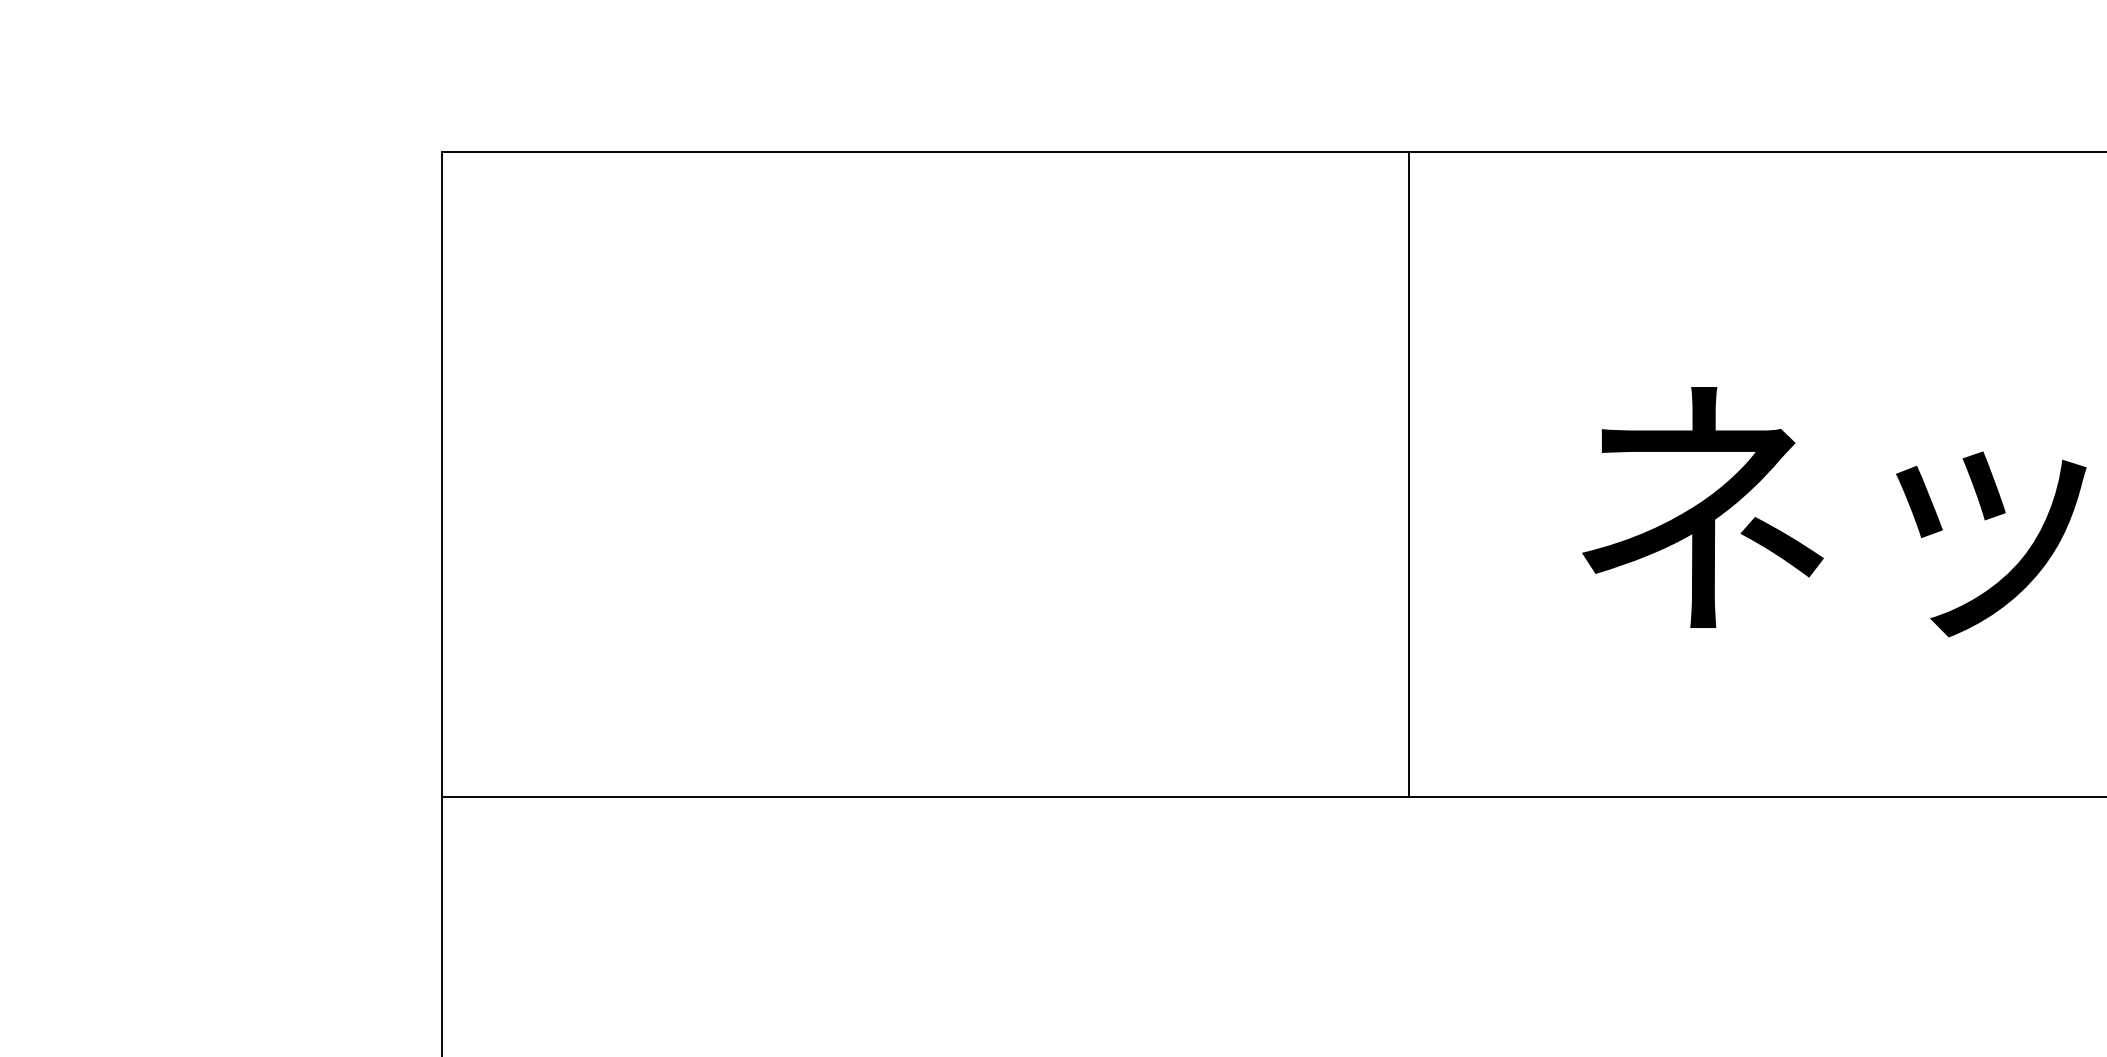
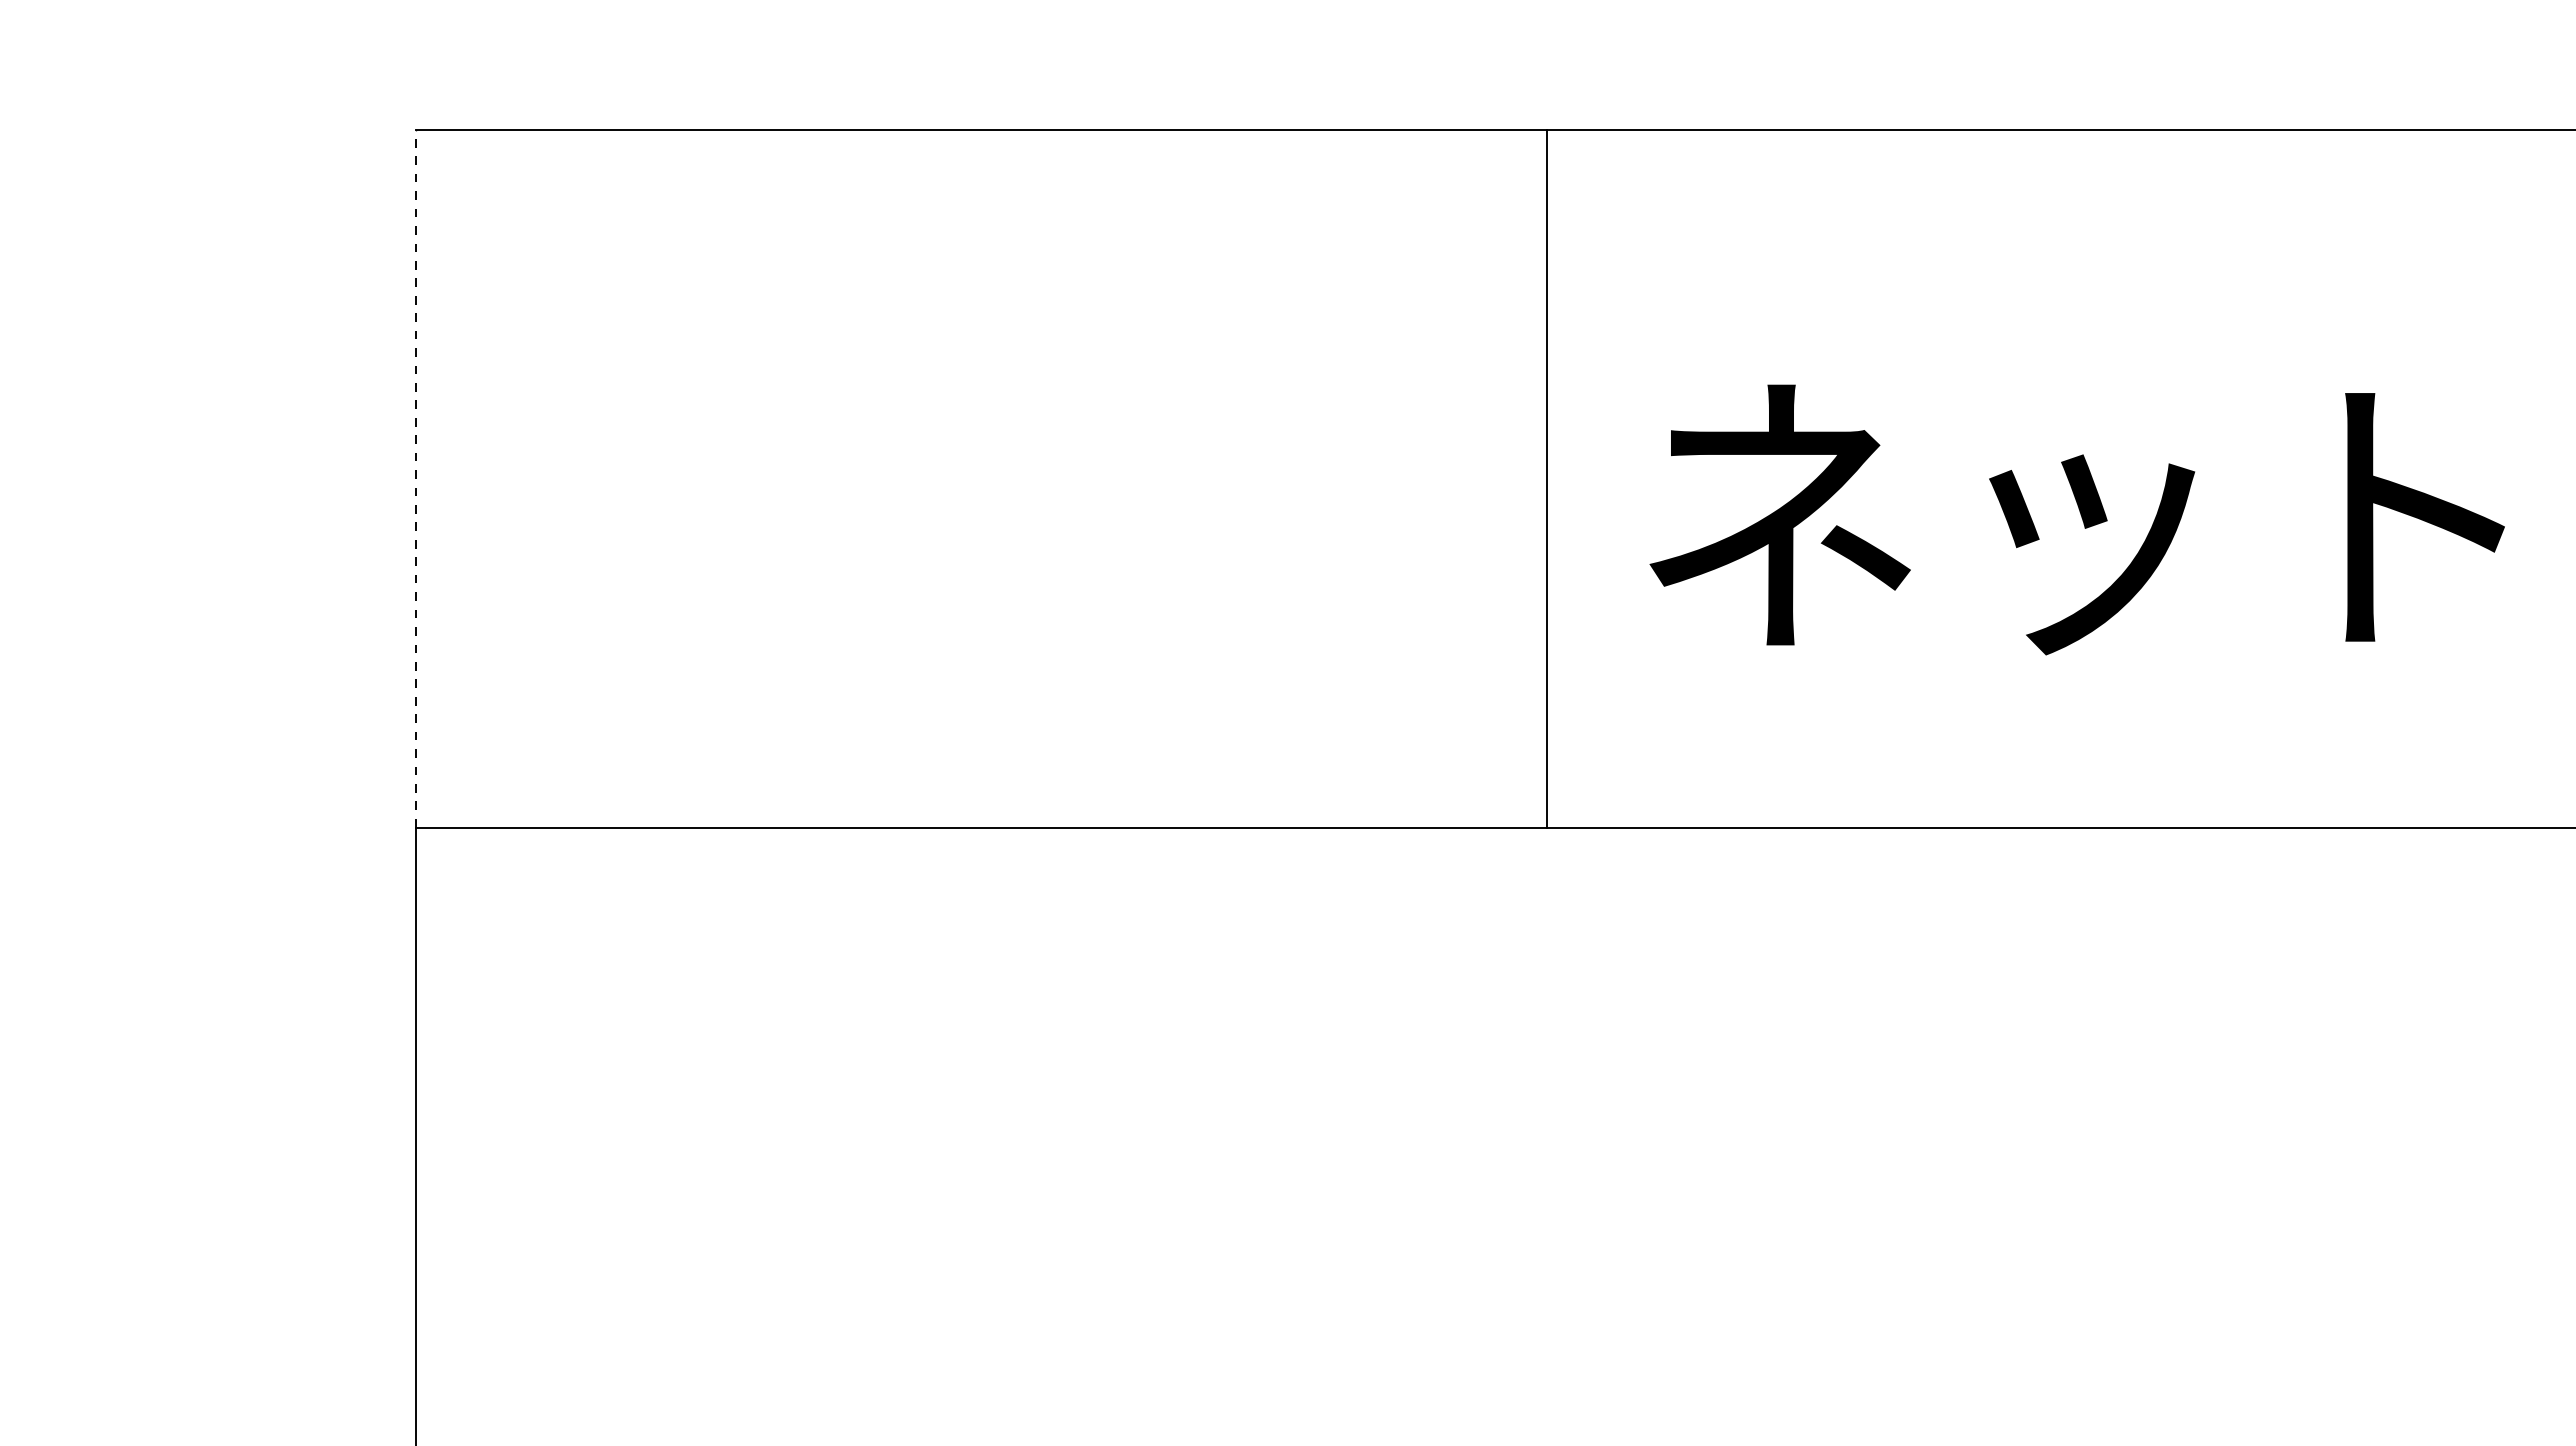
line: (441, 473) -> (416, 478), solid -> dashed
line: (1409, 473) -> (1546, 478), moved

